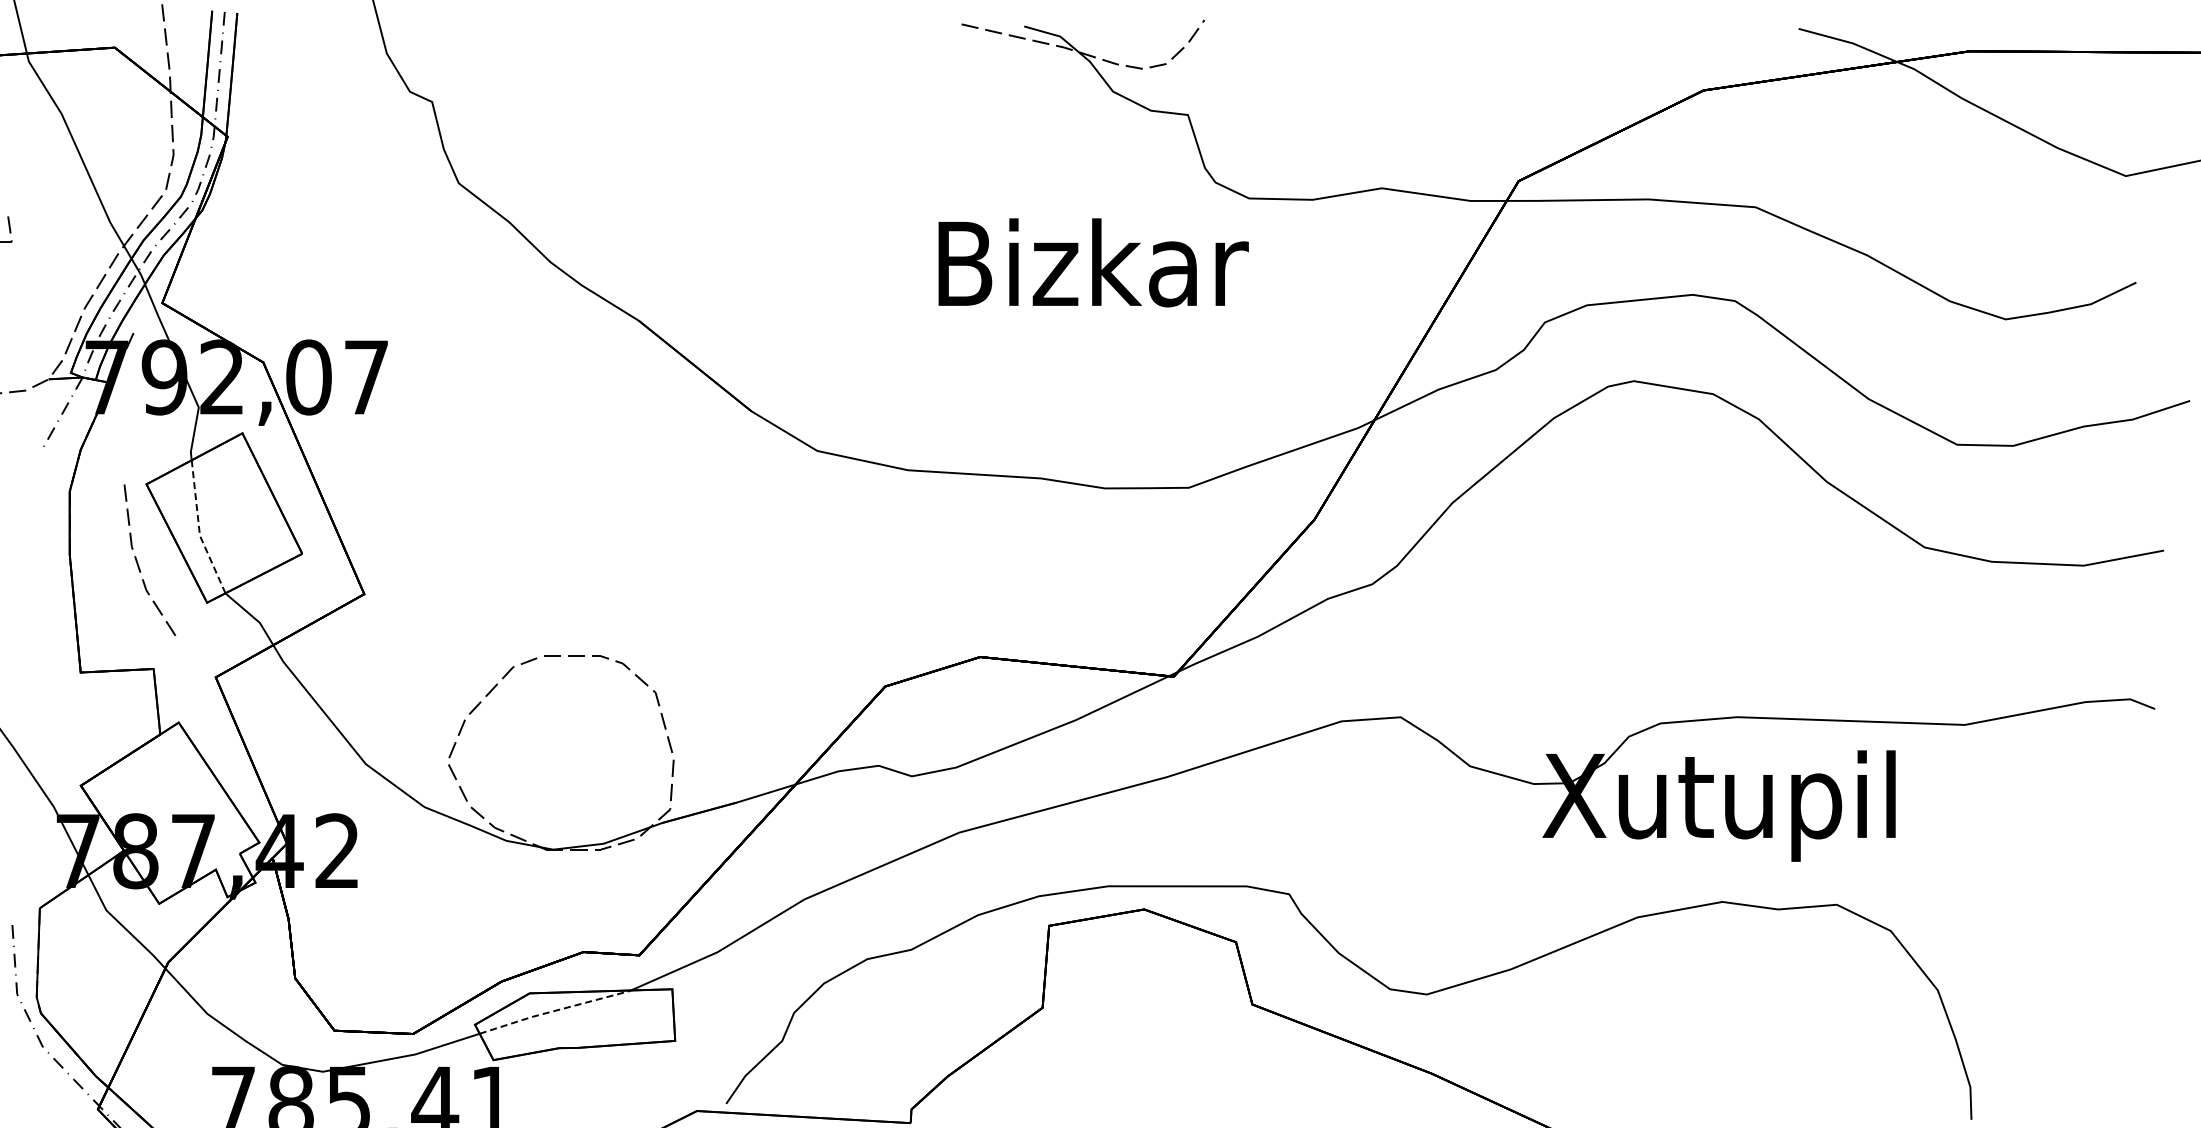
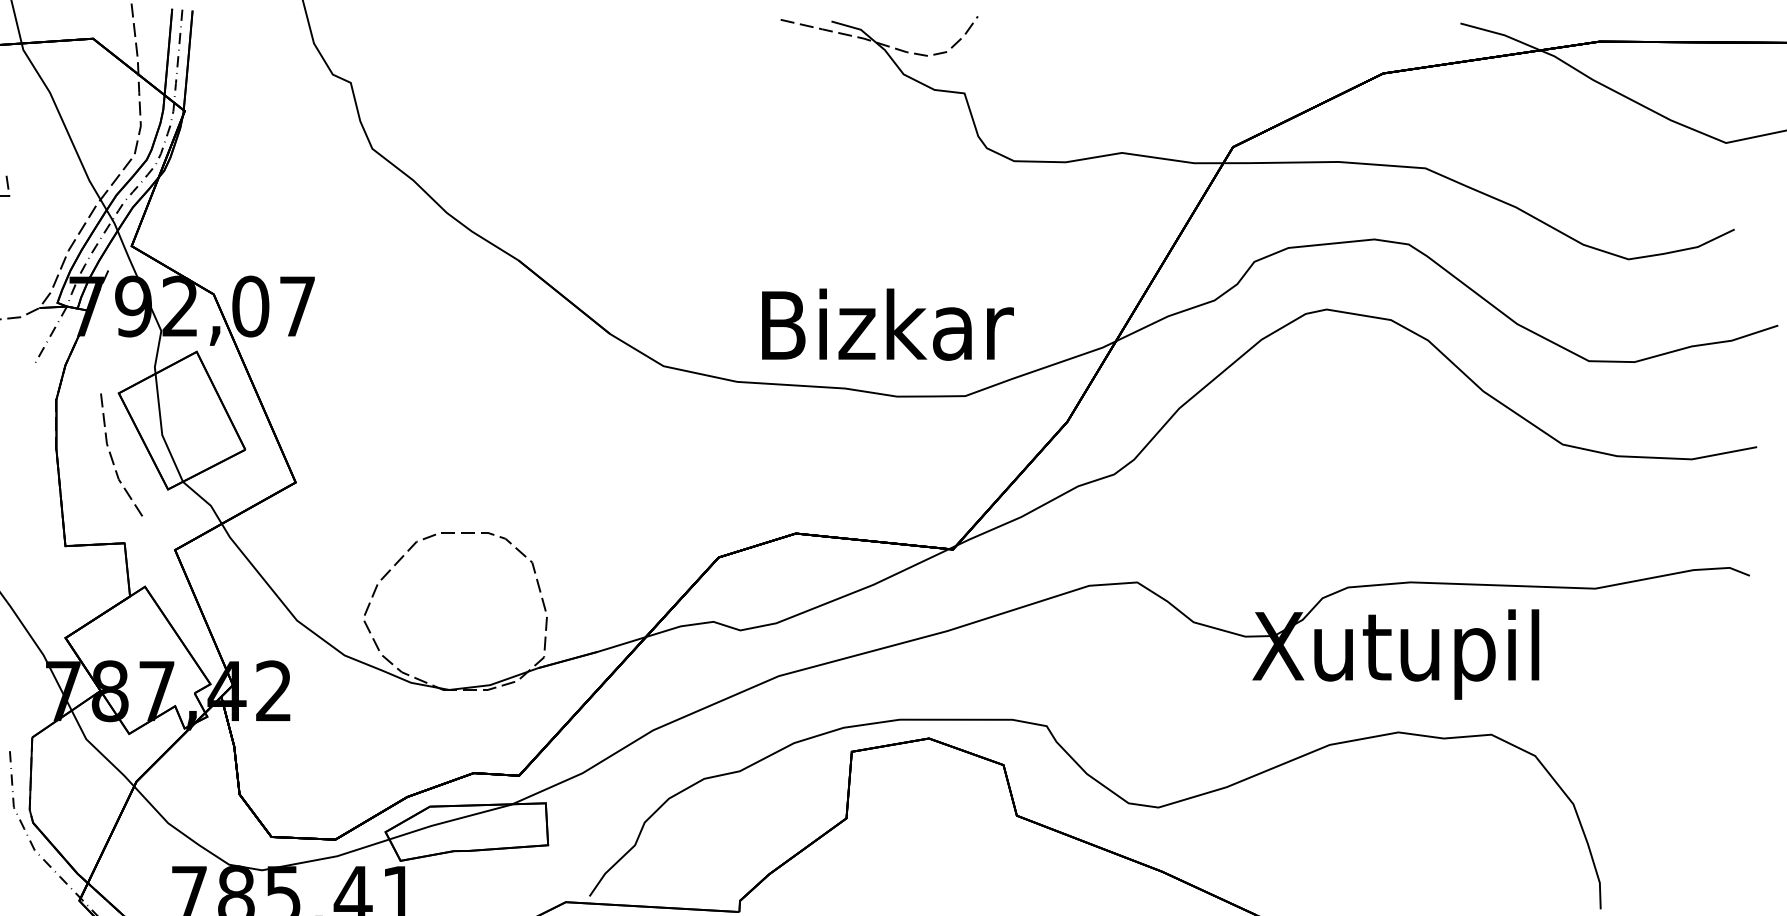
text: (1093, 262) -> (887, 324), moved
line: (199, 529) -> (161, 429), dashed -> solid
line: (555, 1010) -> (450, 820), dashed -> solid

